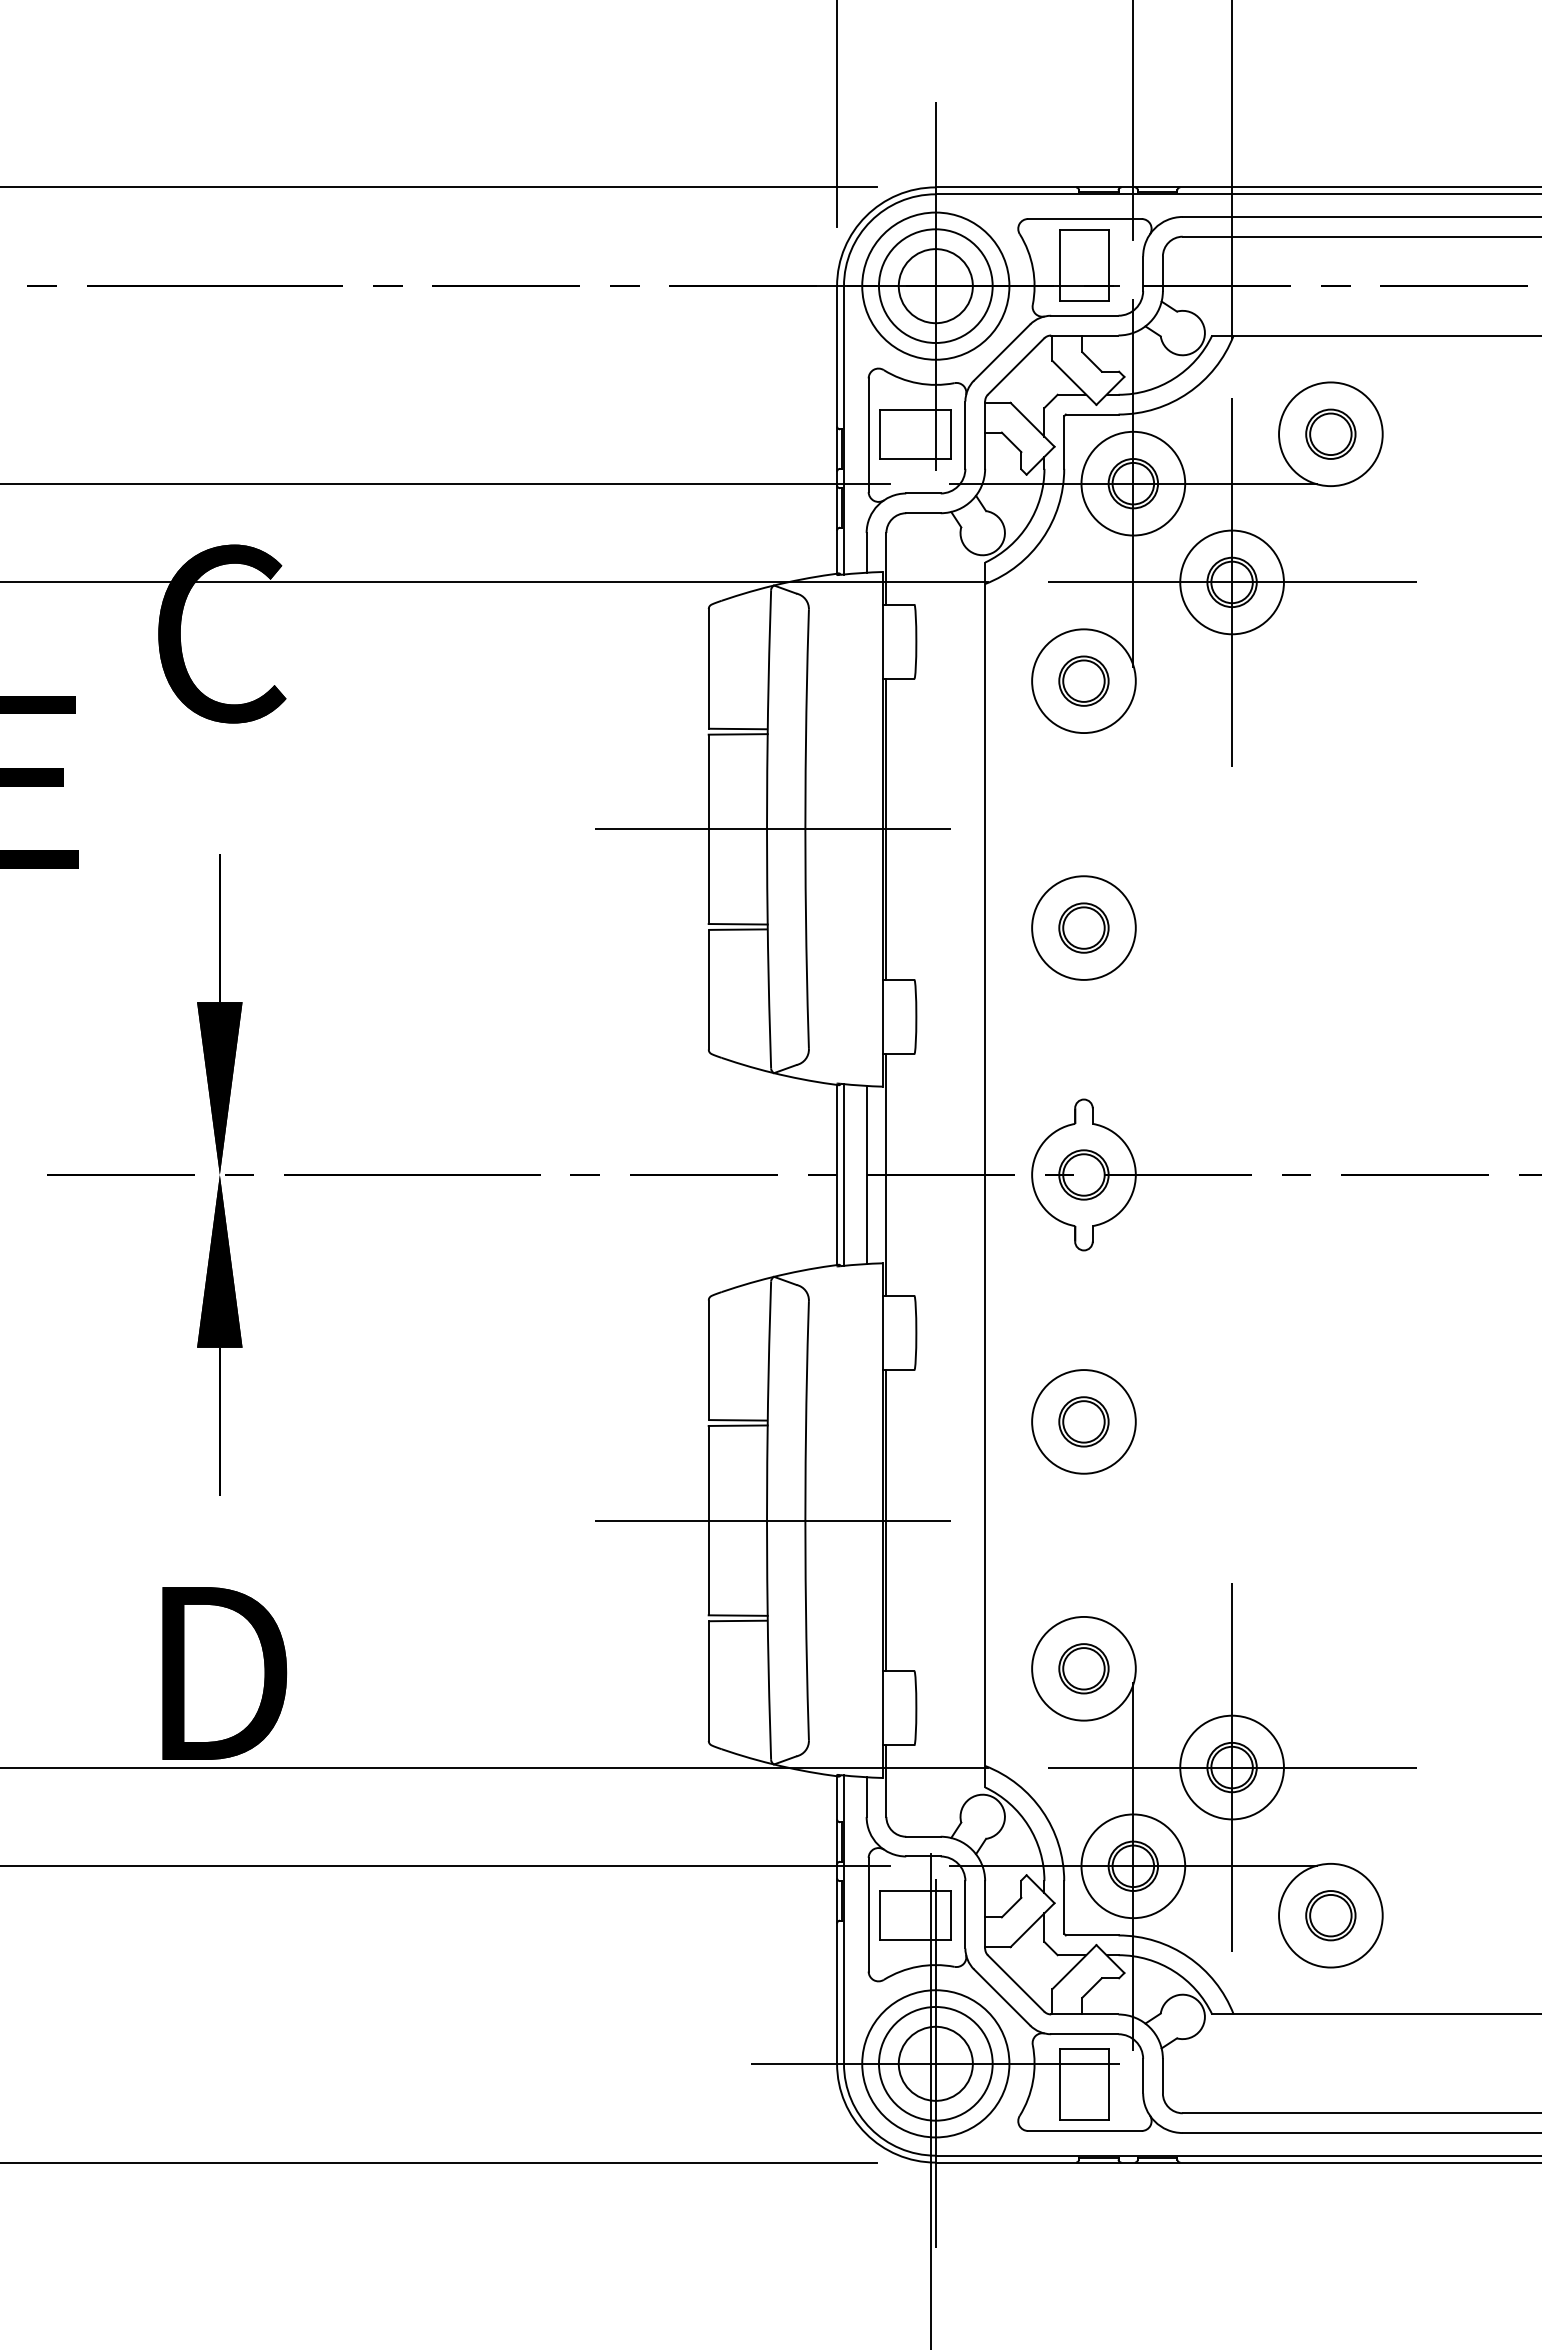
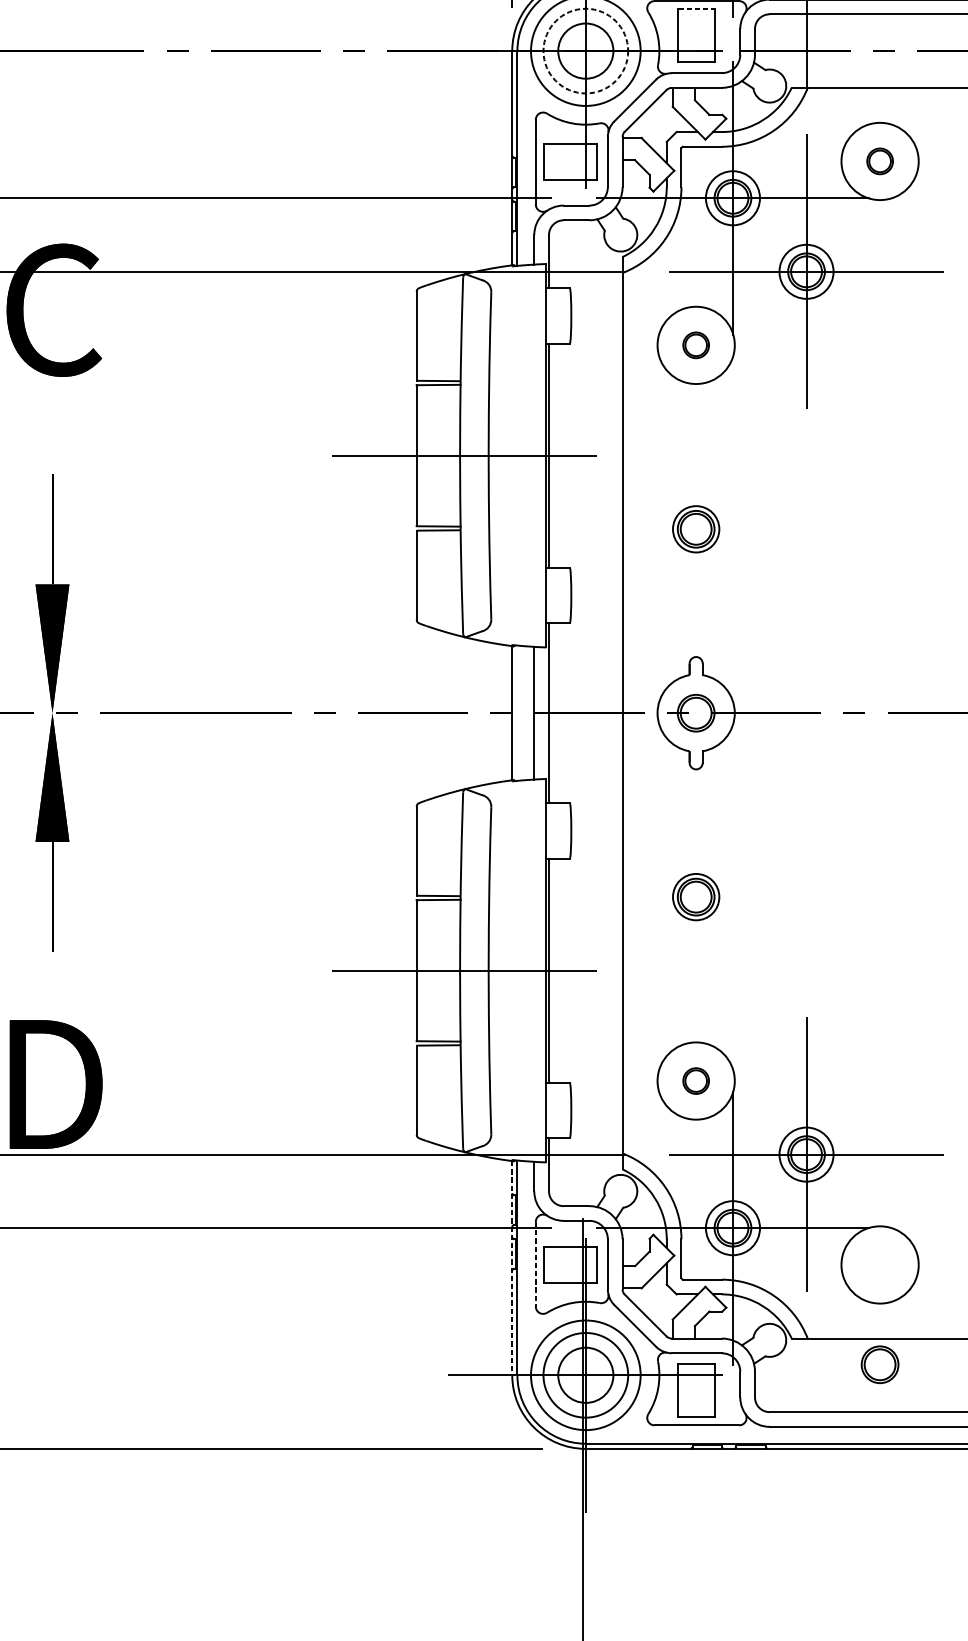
line: (1084, 229) -> (696, 8), solid -> dashed
circle: (935, 286) -> (585, 51), solid -> dashed
part: (1330, 433) -> (879, 160), size x0.7
circle: (1133, 483) -> (733, 198), size x0.7
circle: (1231, 582) -> (806, 271), size x0.7
part: (1083, 680) -> (695, 344), size x0.7
circle: (1083, 927) -> (695, 528), size x0.6
line: (843, 1174) -> (517, 712), removed
circle: (1083, 1421) -> (695, 896), size x0.6
part: (1083, 1668) -> (695, 1080), size x0.7
circle: (1231, 1767) -> (806, 1154), size x0.7
circle: (1133, 1866) -> (733, 1228), size x0.7
line: (868, 1914) -> (535, 1264), solid -> dashed
part: (1330, 1915) -> (879, 1364), moved
line: (837, 1920) -> (512, 1268), solid -> dashed

